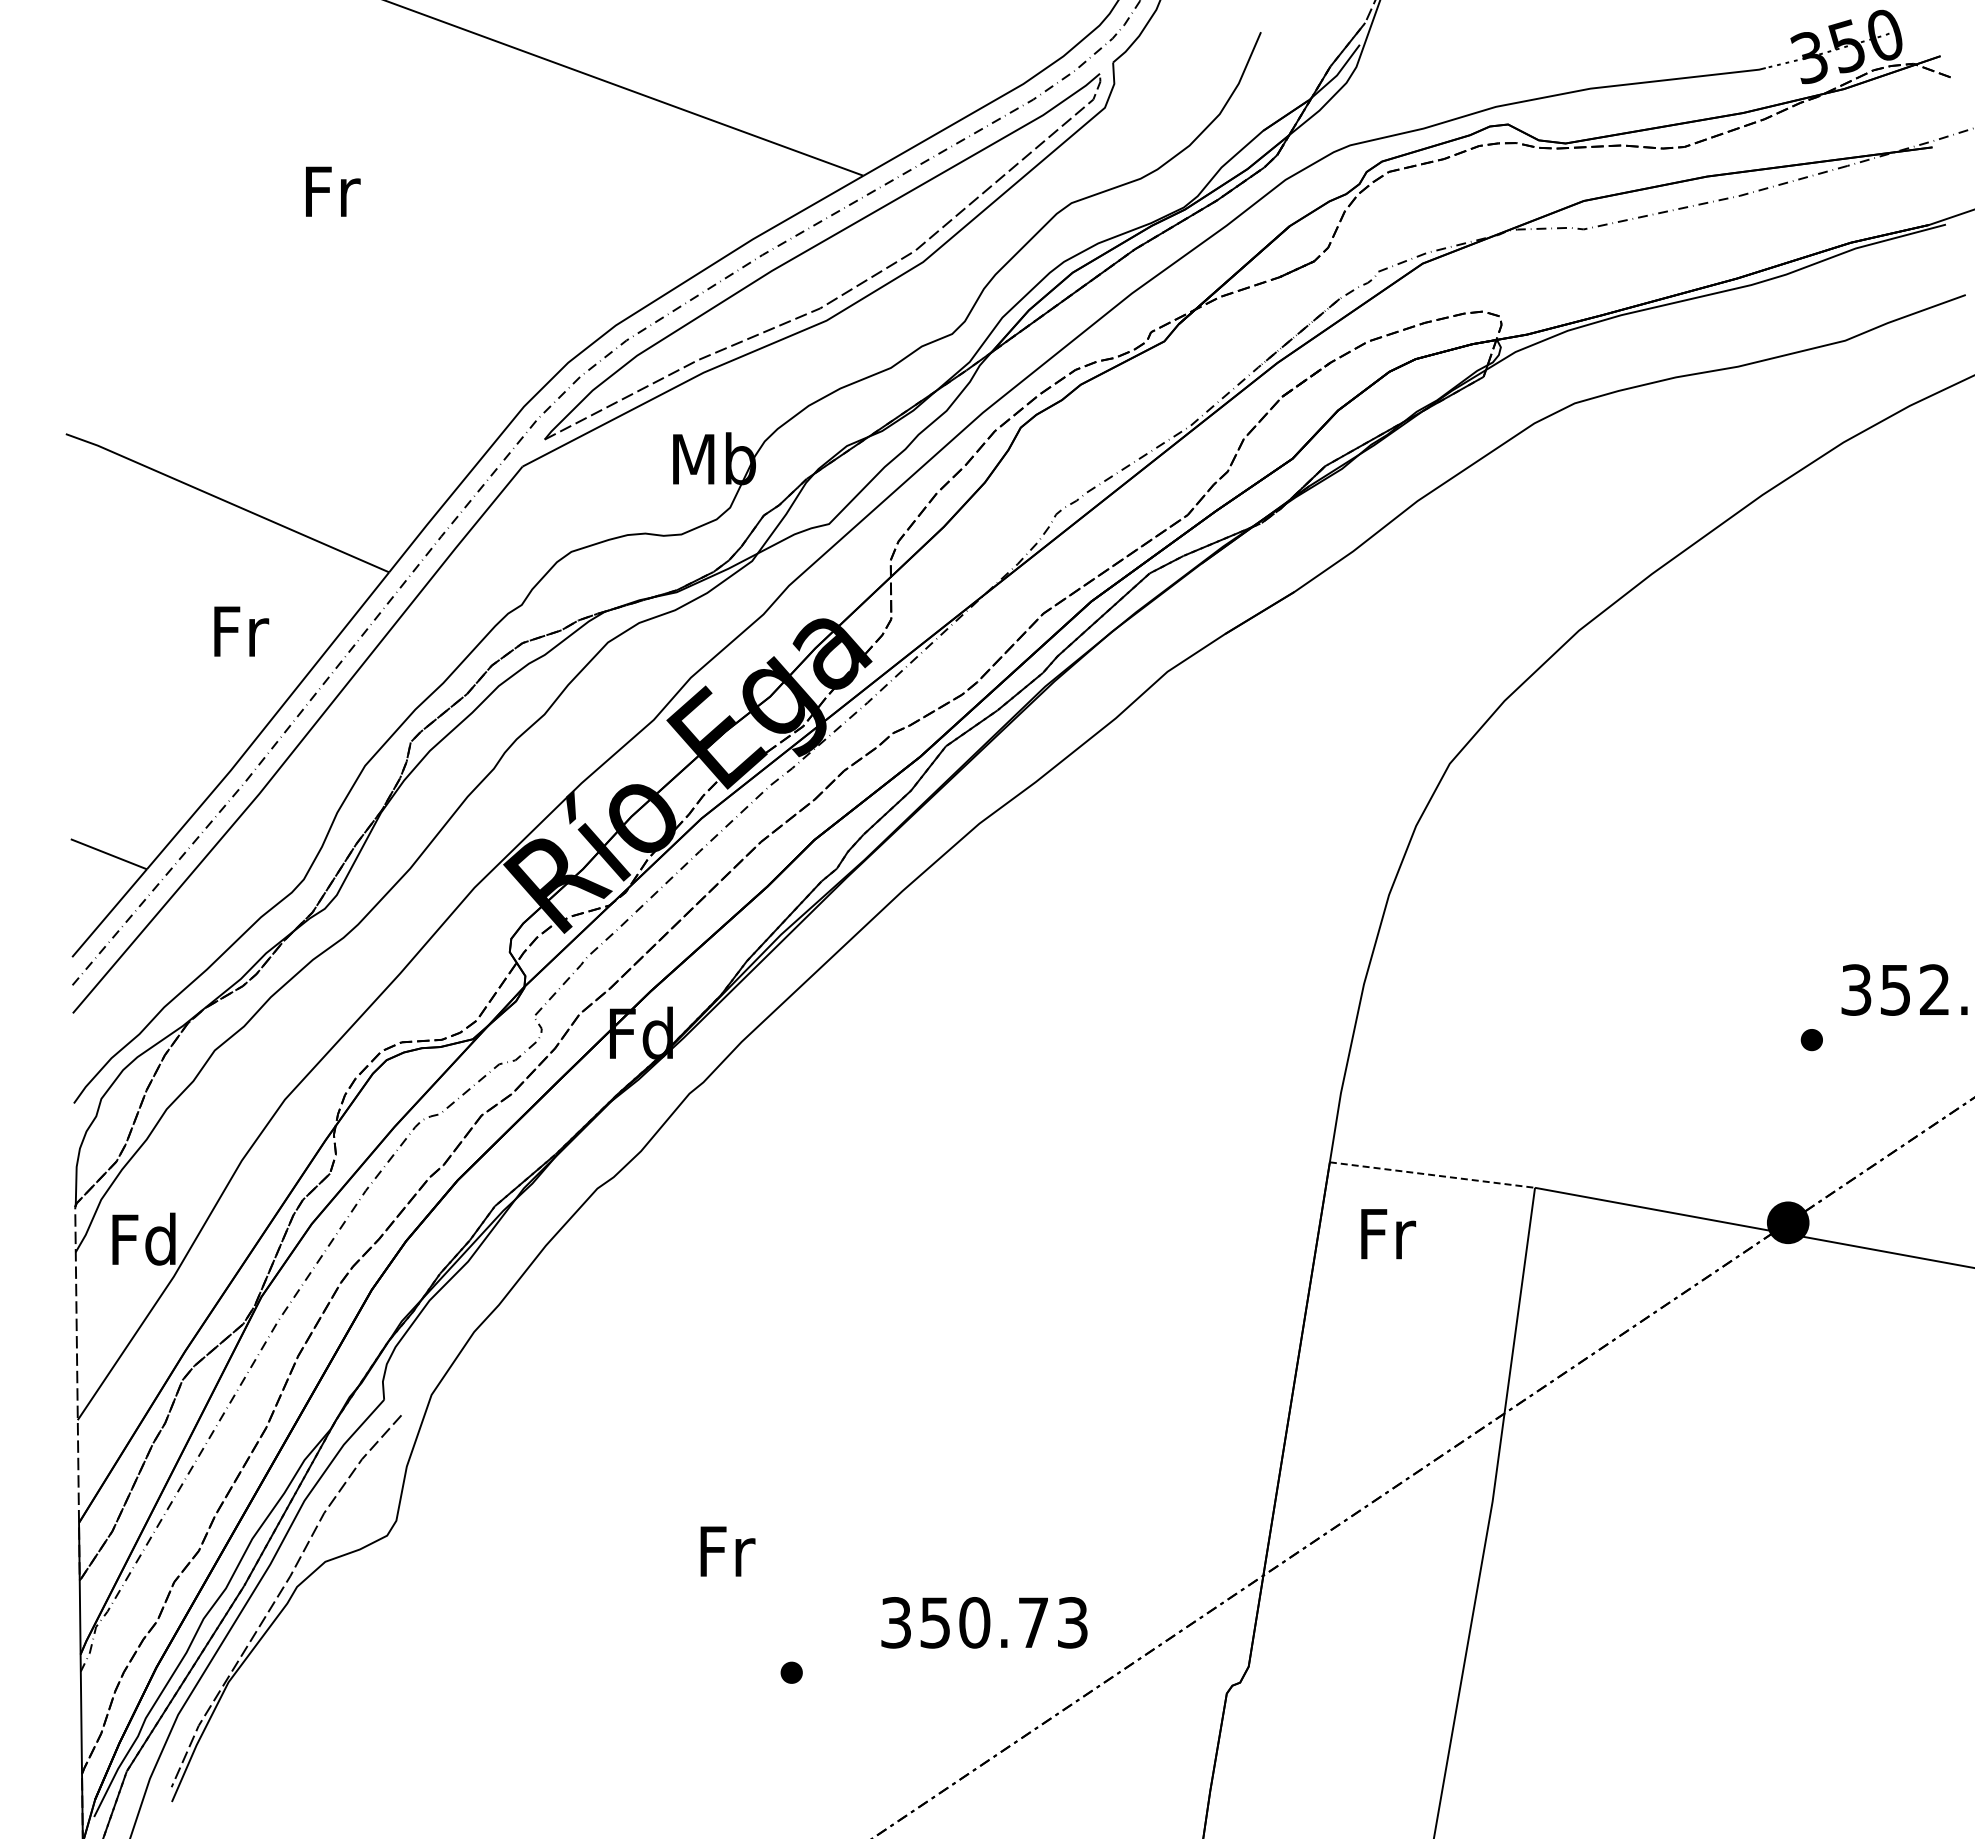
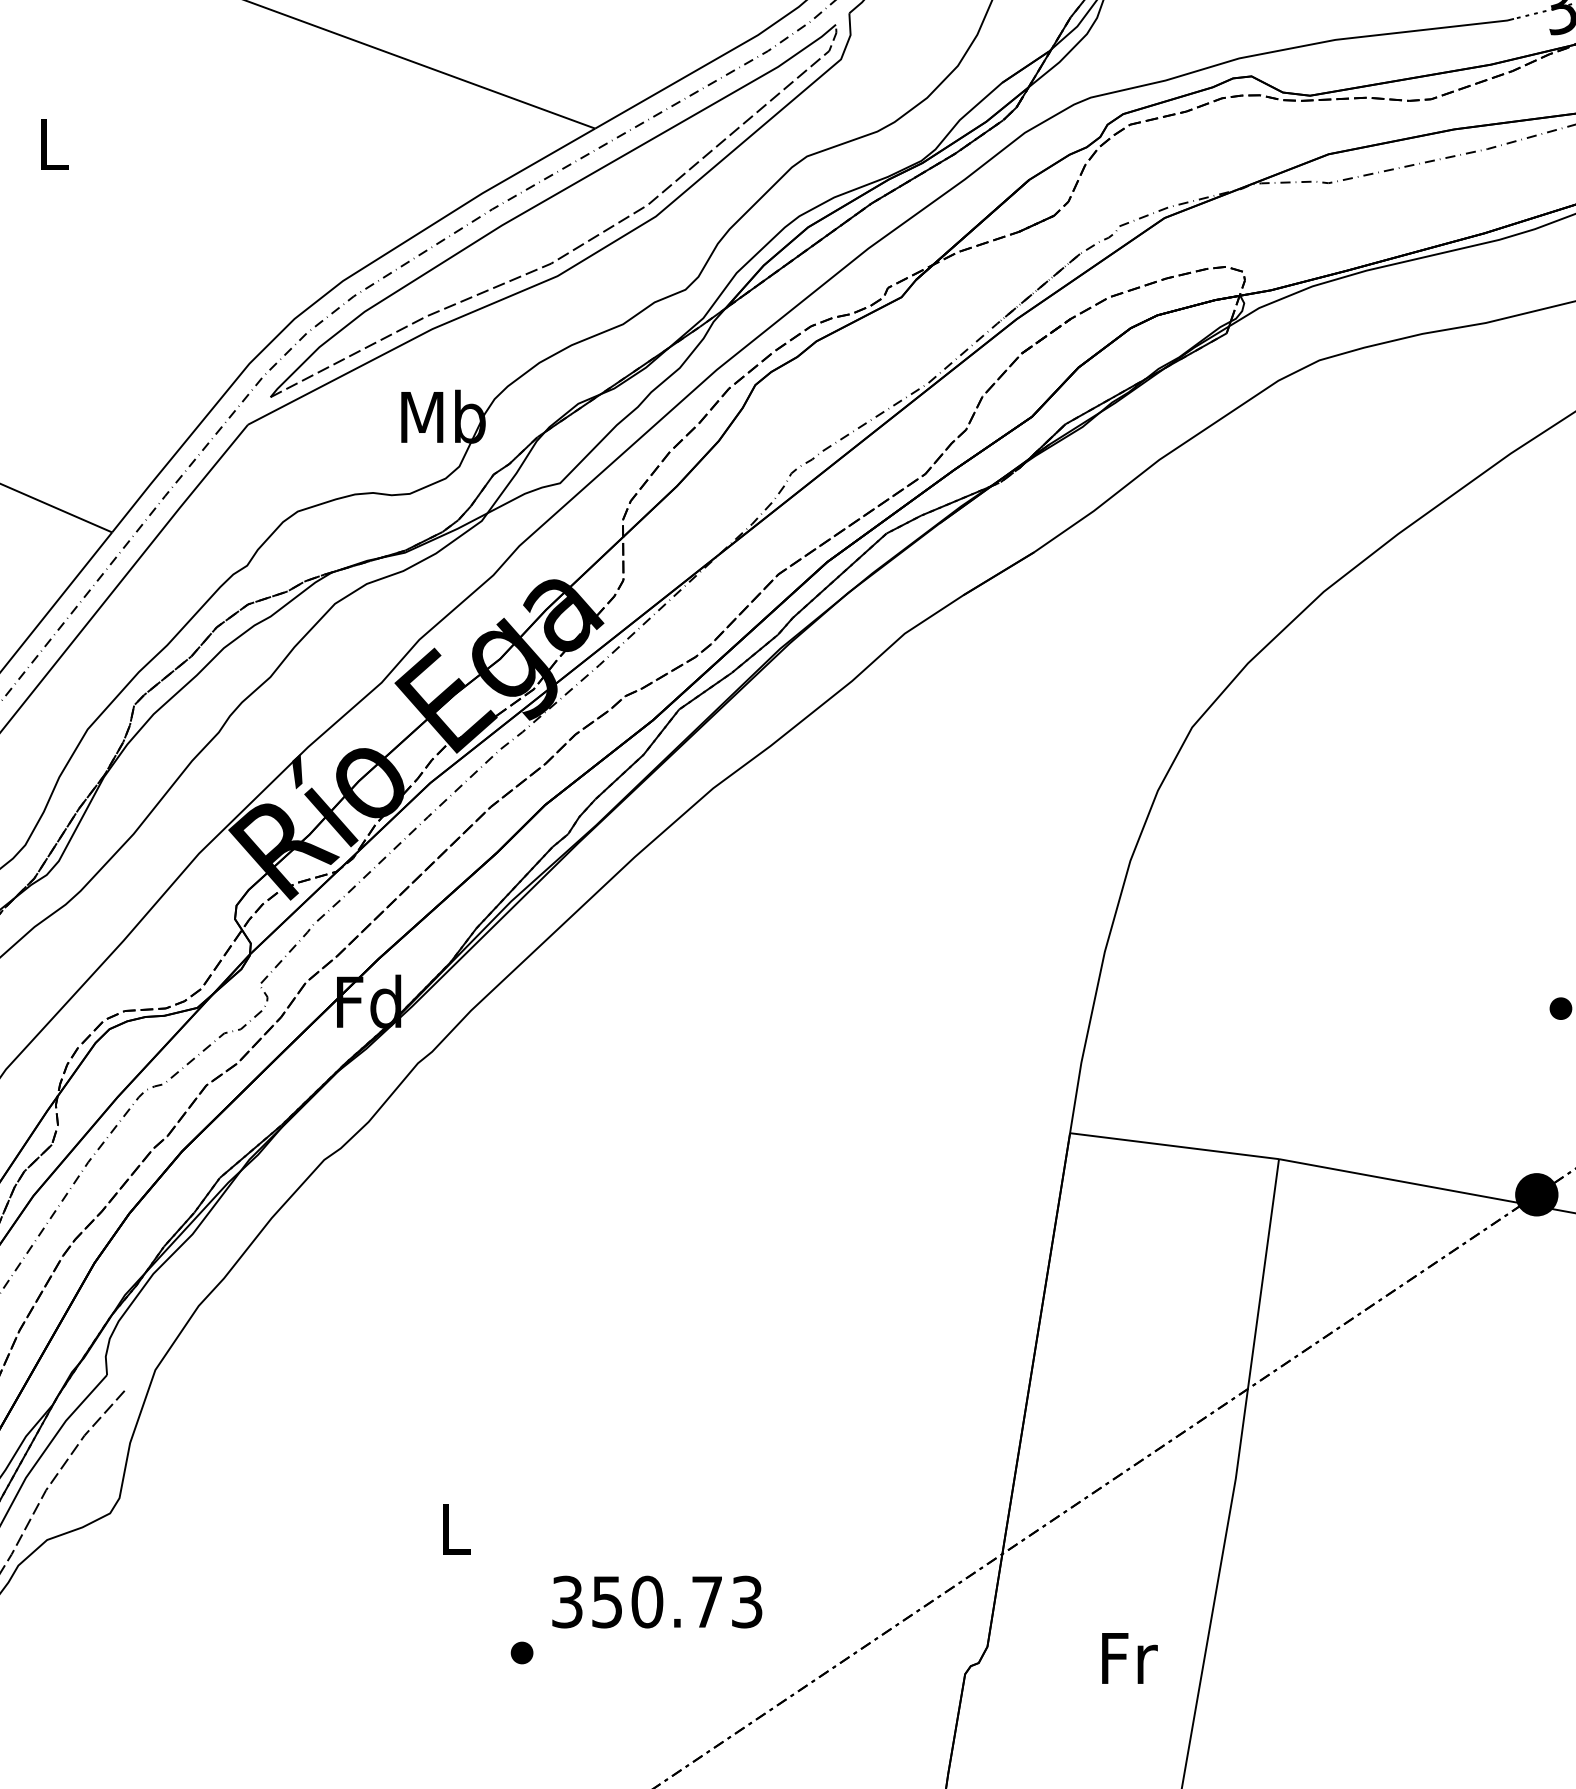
text: (333, 191) -> (55, 144), Fr -> L
line: (1432, 1175) -> (1174, 1146), dashed -> solid
text: (1388, 1234) -> (1129, 1658), moved
text: (727, 1551) -> (456, 1529), Fr -> L
text: (984, 1622) -> (657, 1601), moved

